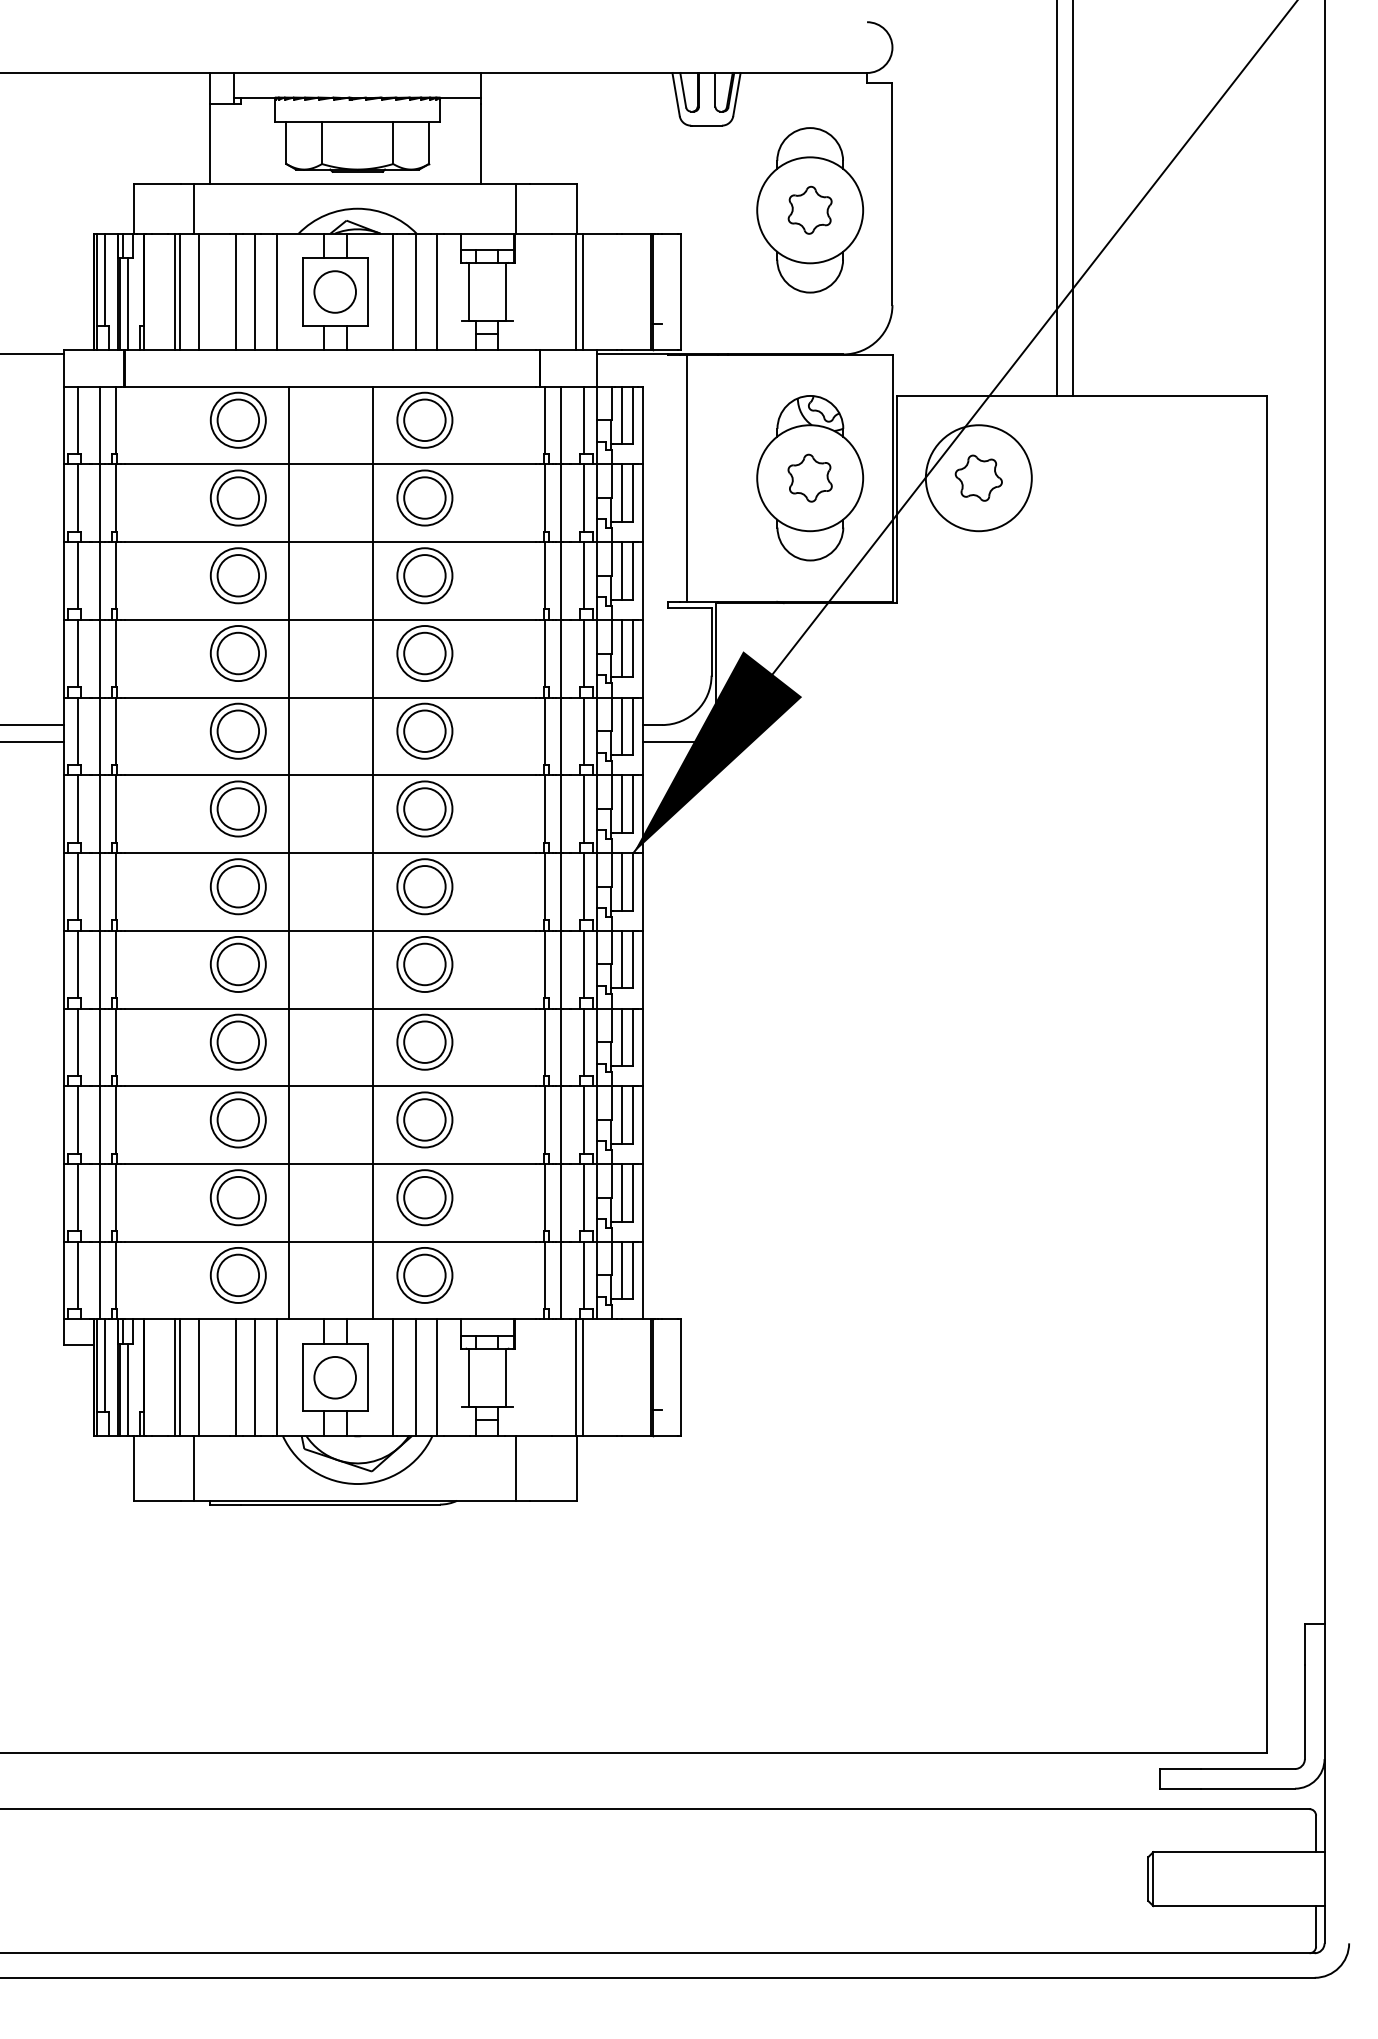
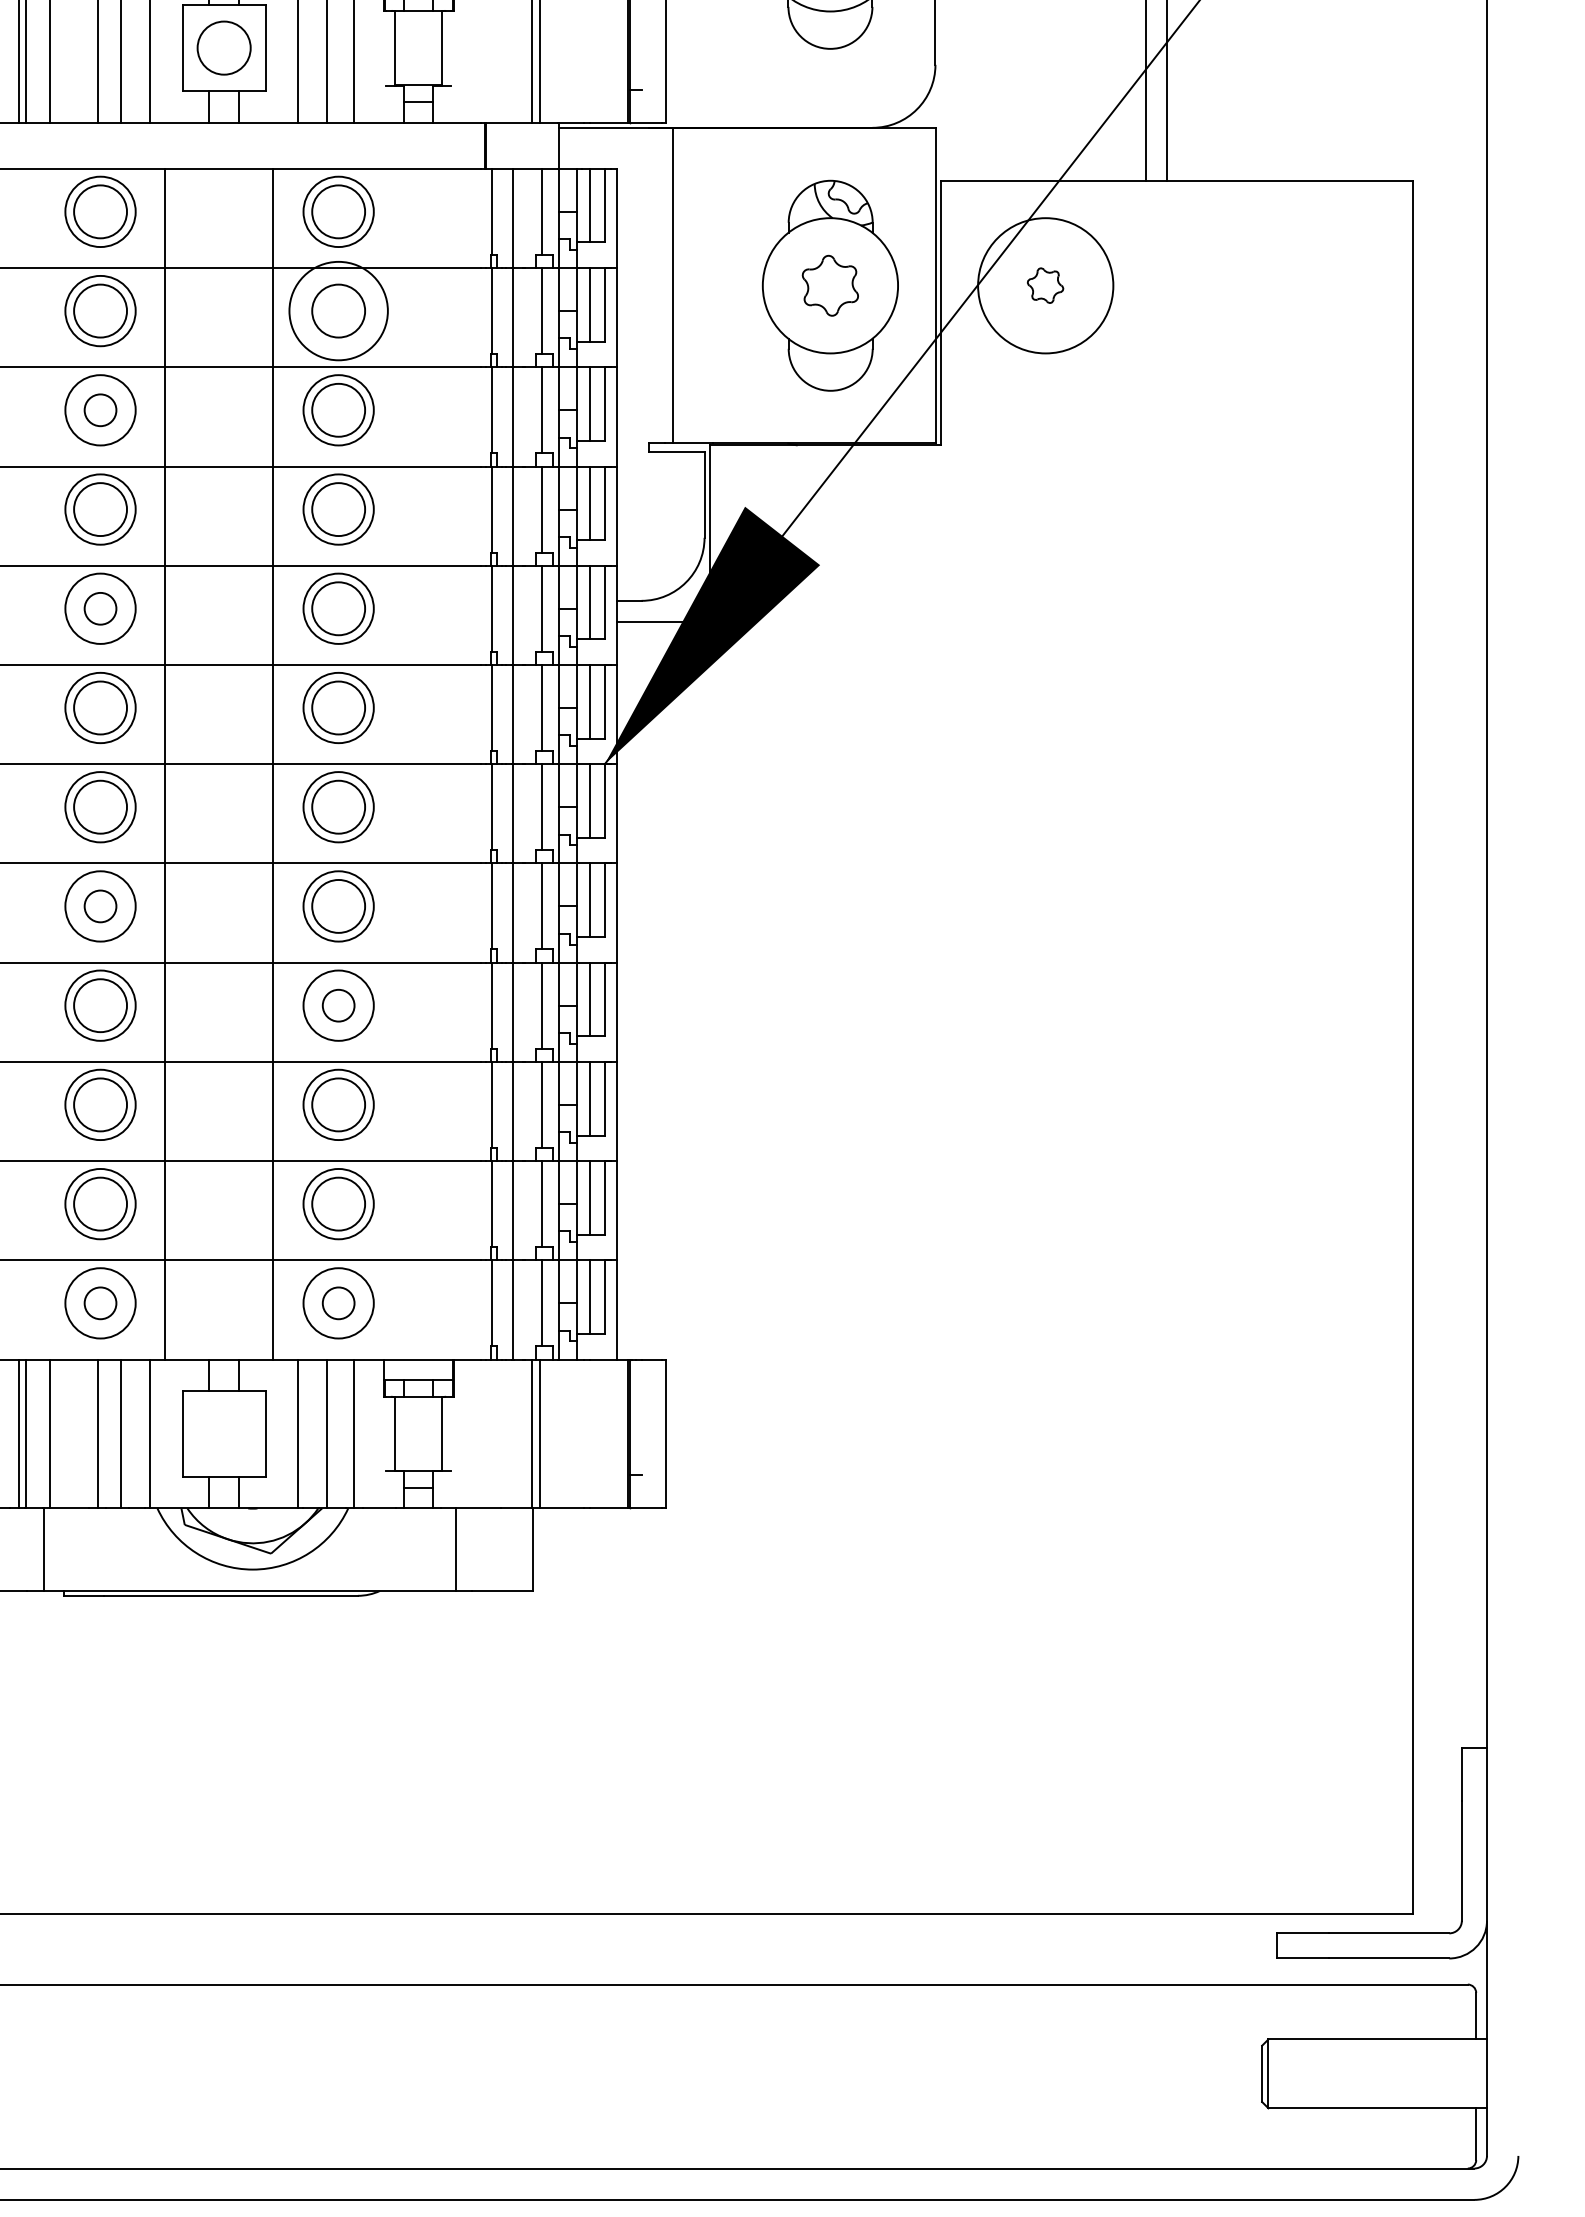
part: (978, 477) -> (1045, 284), size x0.6
circle: (424, 497) -> (338, 310), size x1.4
circle: (238, 575) -> (100, 409), size x0.6
circle: (238, 731) -> (100, 609), size x0.6
circle: (238, 964) -> (100, 906), size x0.6
circle: (424, 1041) -> (338, 1004), size x0.6
circle: (238, 1275) -> (100, 1303), size x0.6
circle: (424, 1275) -> (338, 1303), size x0.6
circle: (334, 1377) -> (223, 1433), removed

